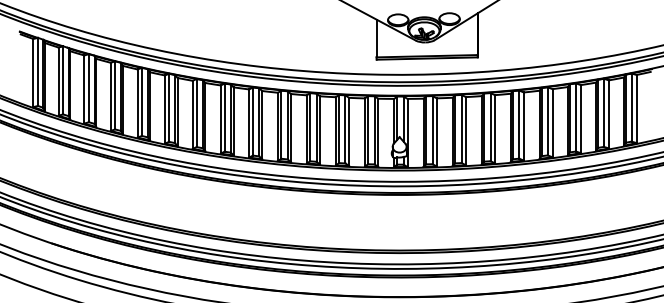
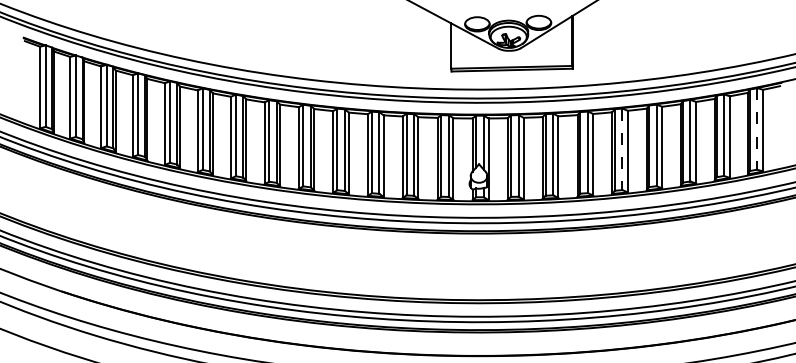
line: (631, 108) -> (756, 129), solid -> dashed
line: (519, 125) -> (622, 150), solid -> dashed

